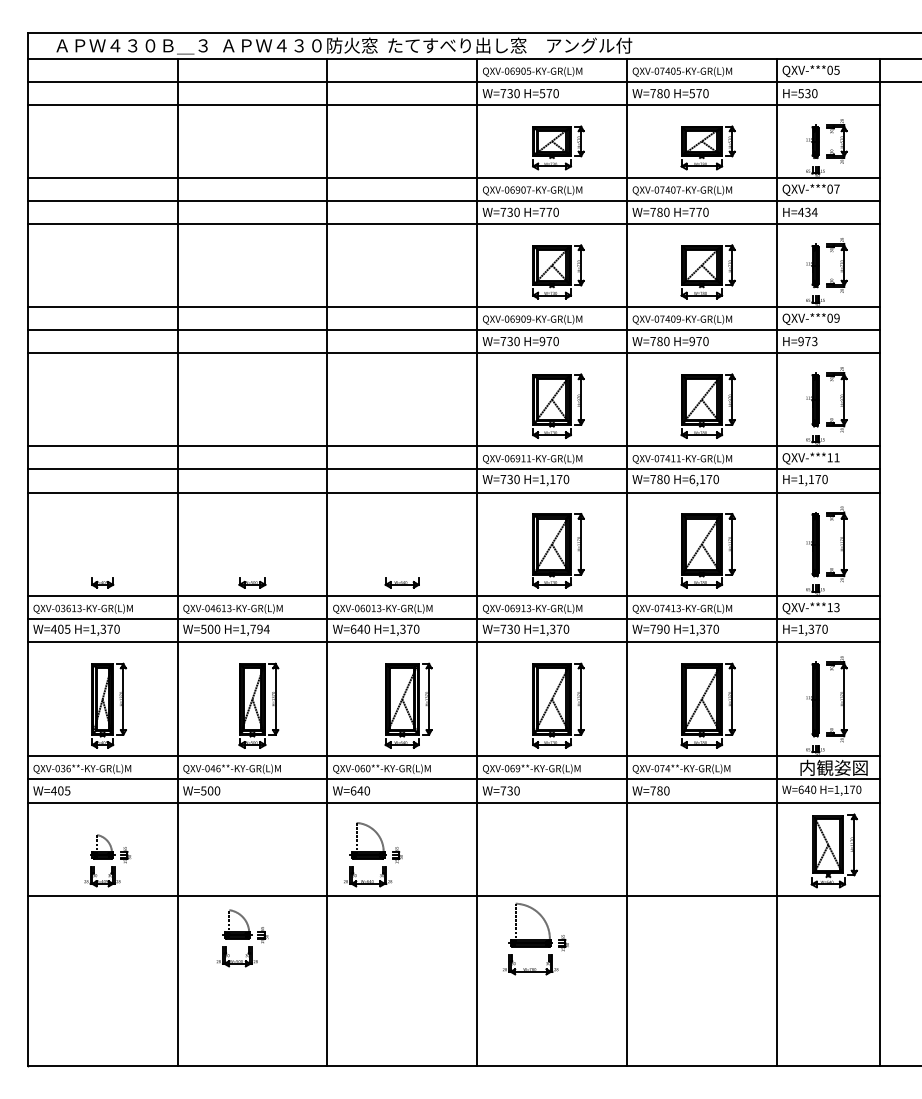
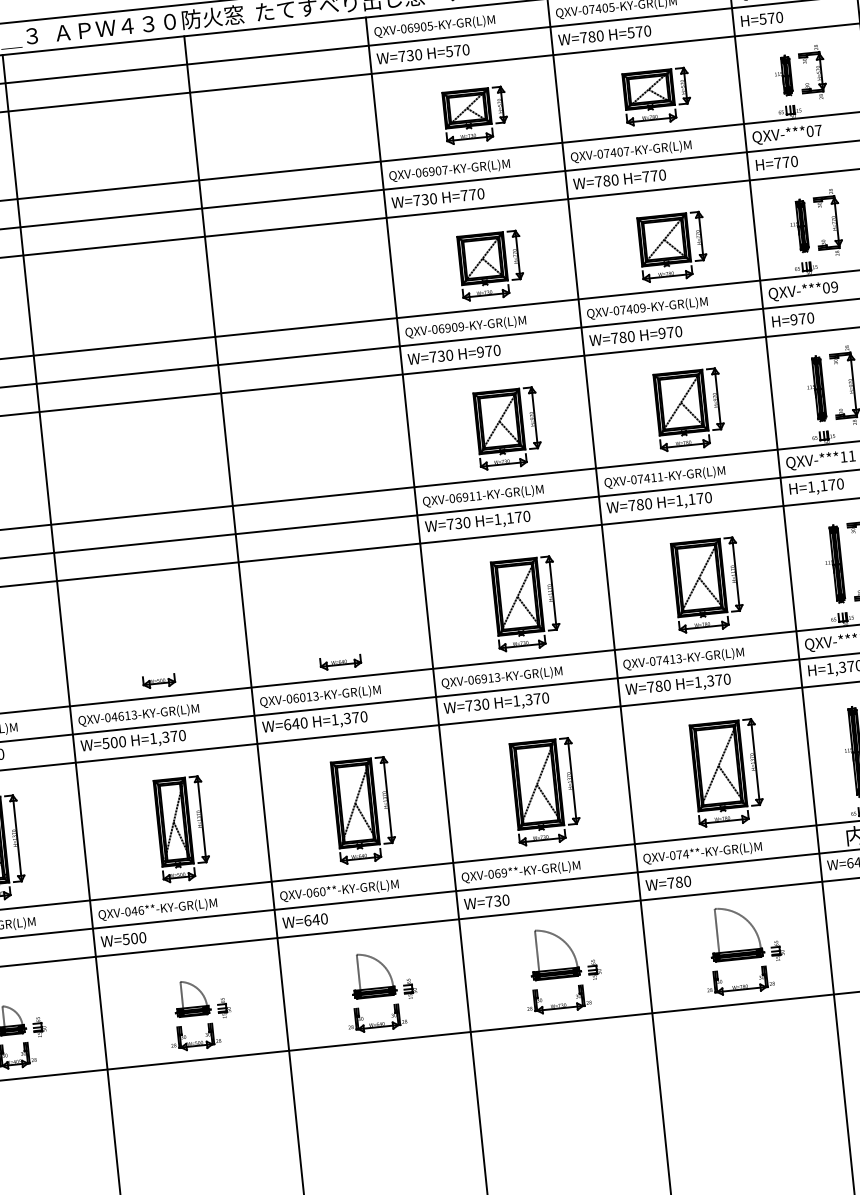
text: (807, 93) -> (770, 18), H=530 -> H=570
text: (807, 211) -> (785, 161), H=434 -> H=770
text: (814, 341) -> (810, 318), H=973 -> H=970
text: (692, 479) -> (679, 500), H=6,170 -> H=1,170
text: (259, 628) -> (173, 735), H=1,794 -> H=1,370
text: (659, 629) -> (658, 686), W=790 -> W=780
part: (556, 852) -> (561, 969), added
part: (373, 854) -> (381, 990), moved
part: (242, 938) -> (199, 1014), moved
part: (535, 938) -> (743, 948), moved

